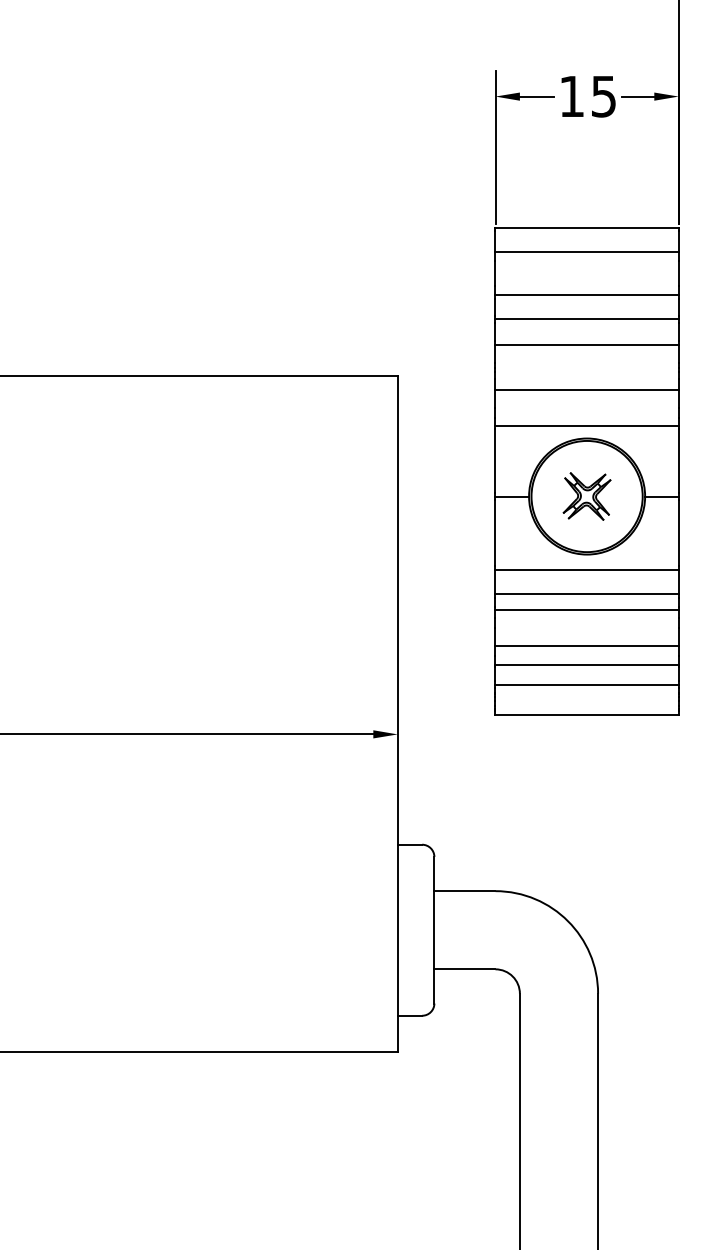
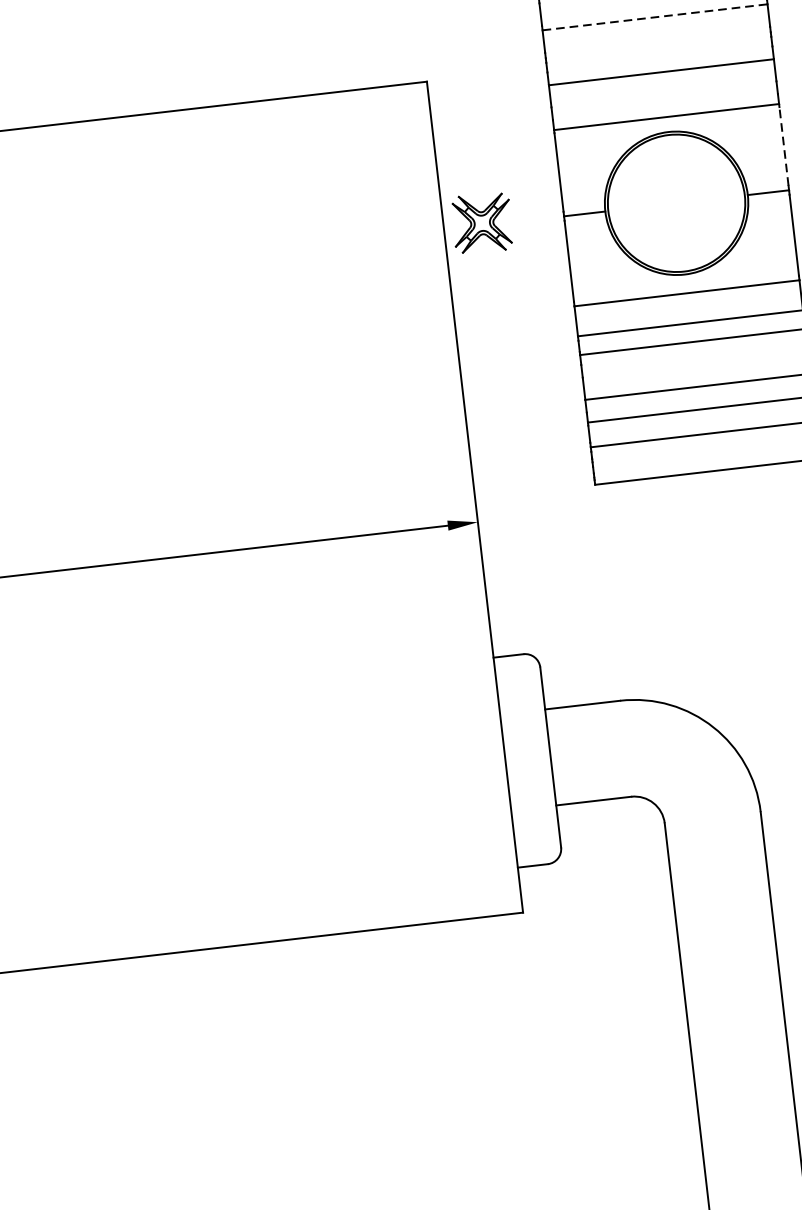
line: (587, 345) -> (655, 17), solid -> dashed
line: (678, 460) -> (783, 146), solid -> dashed
part: (586, 496) -> (481, 223), moved

